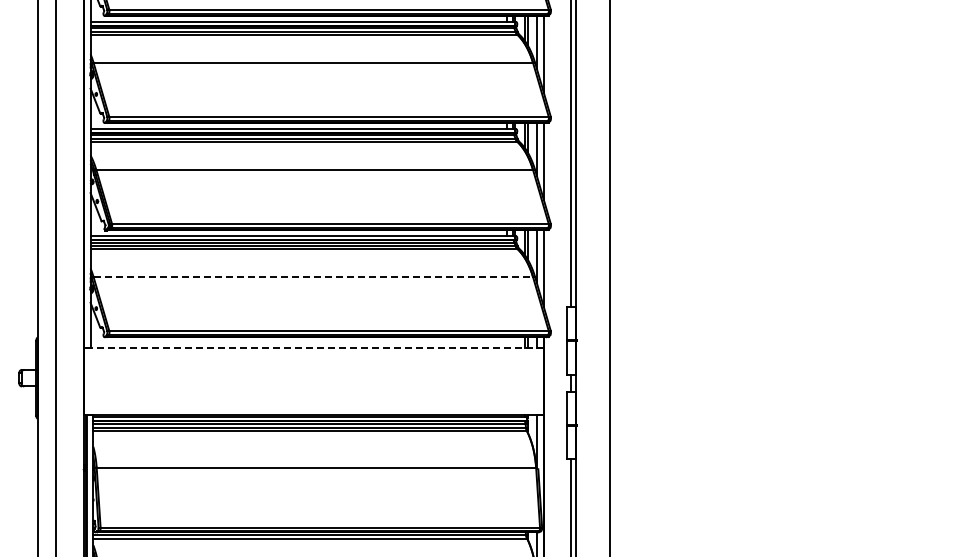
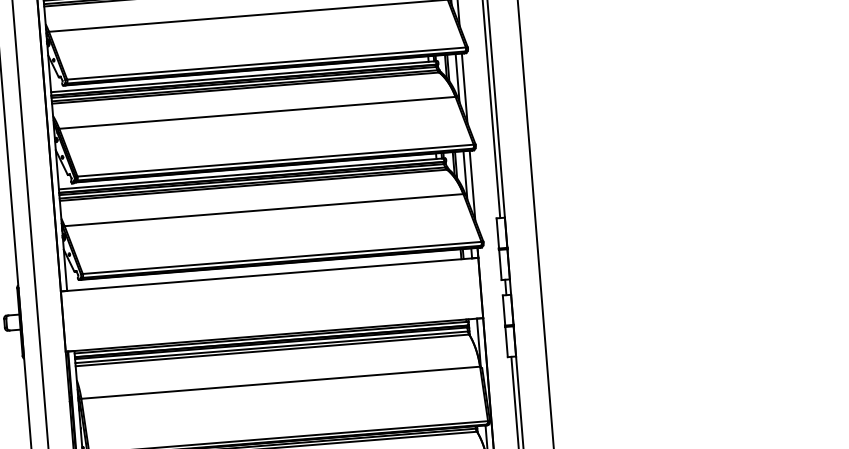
line: (313, 277) -> (264, 210), dashed -> solid
line: (313, 348) -> (269, 274), dashed -> solid

